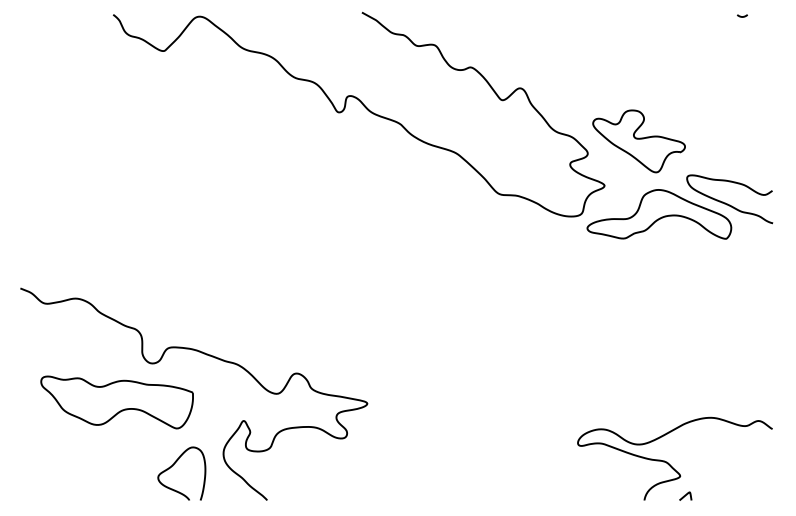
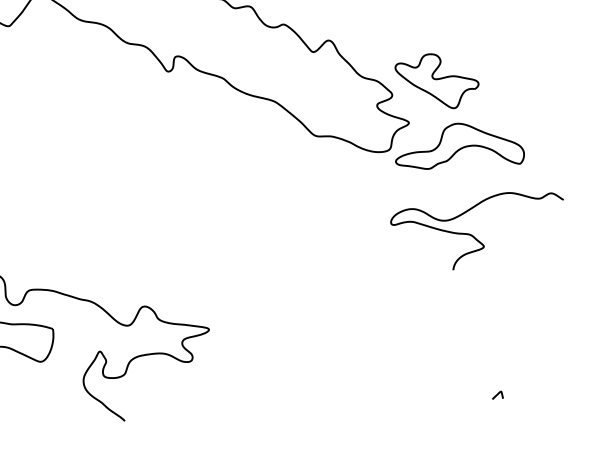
curve: (727, 203) -> (519, 132), removed
curve: (669, 463) -> (473, 235), moved
curve: (173, 465) -> (39, 395), removed

